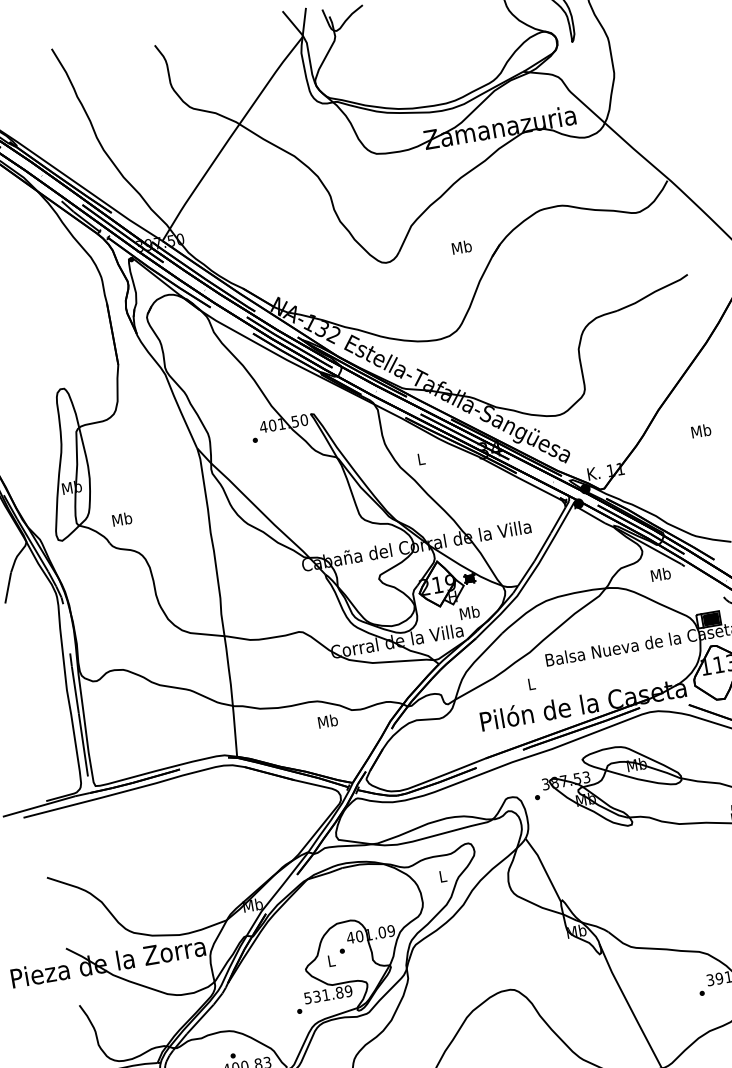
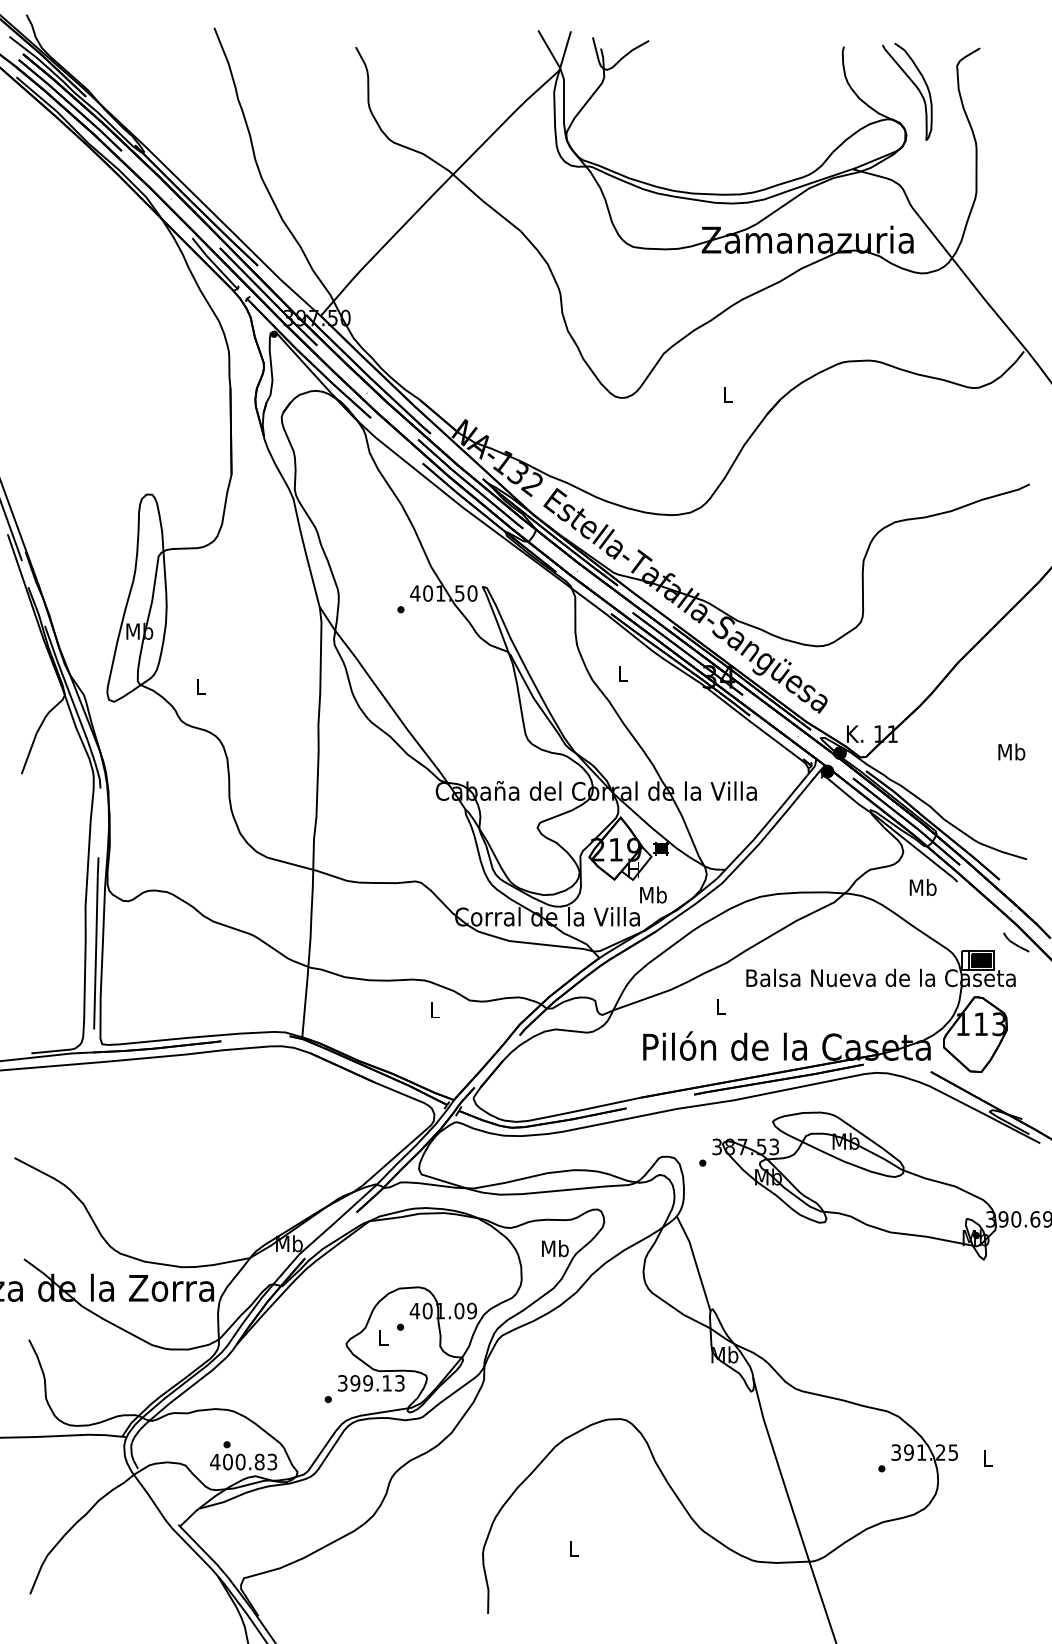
text: (461, 247) -> (727, 394), Mb -> L
text: (701, 430) -> (1011, 751), moved
text: (121, 518) -> (200, 685), Mb -> L
text: (327, 720) -> (434, 1009), Mb -> L
text: (443, 876) -> (555, 1248), L -> Mb
text: (328, 994) -> (371, 1383), 531.89 -> 399.13

